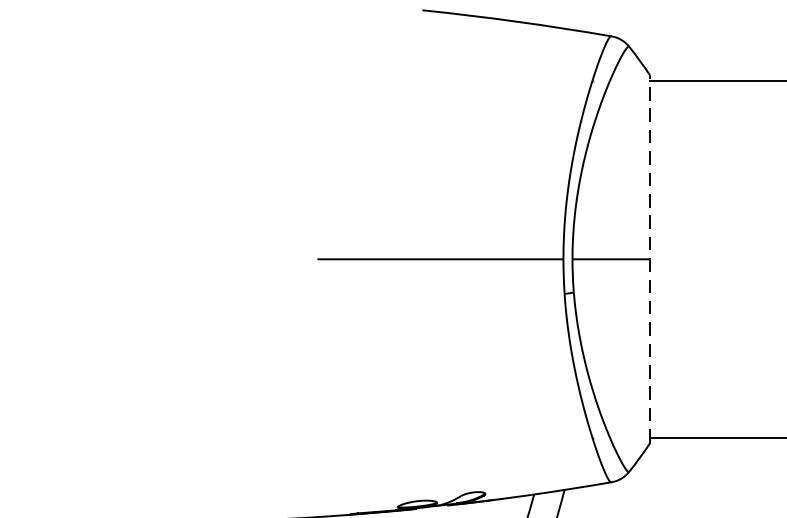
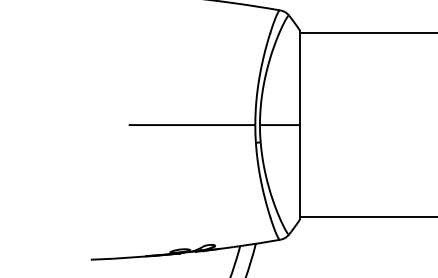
line: (651, 258) -> (300, 124), dashed -> solid

